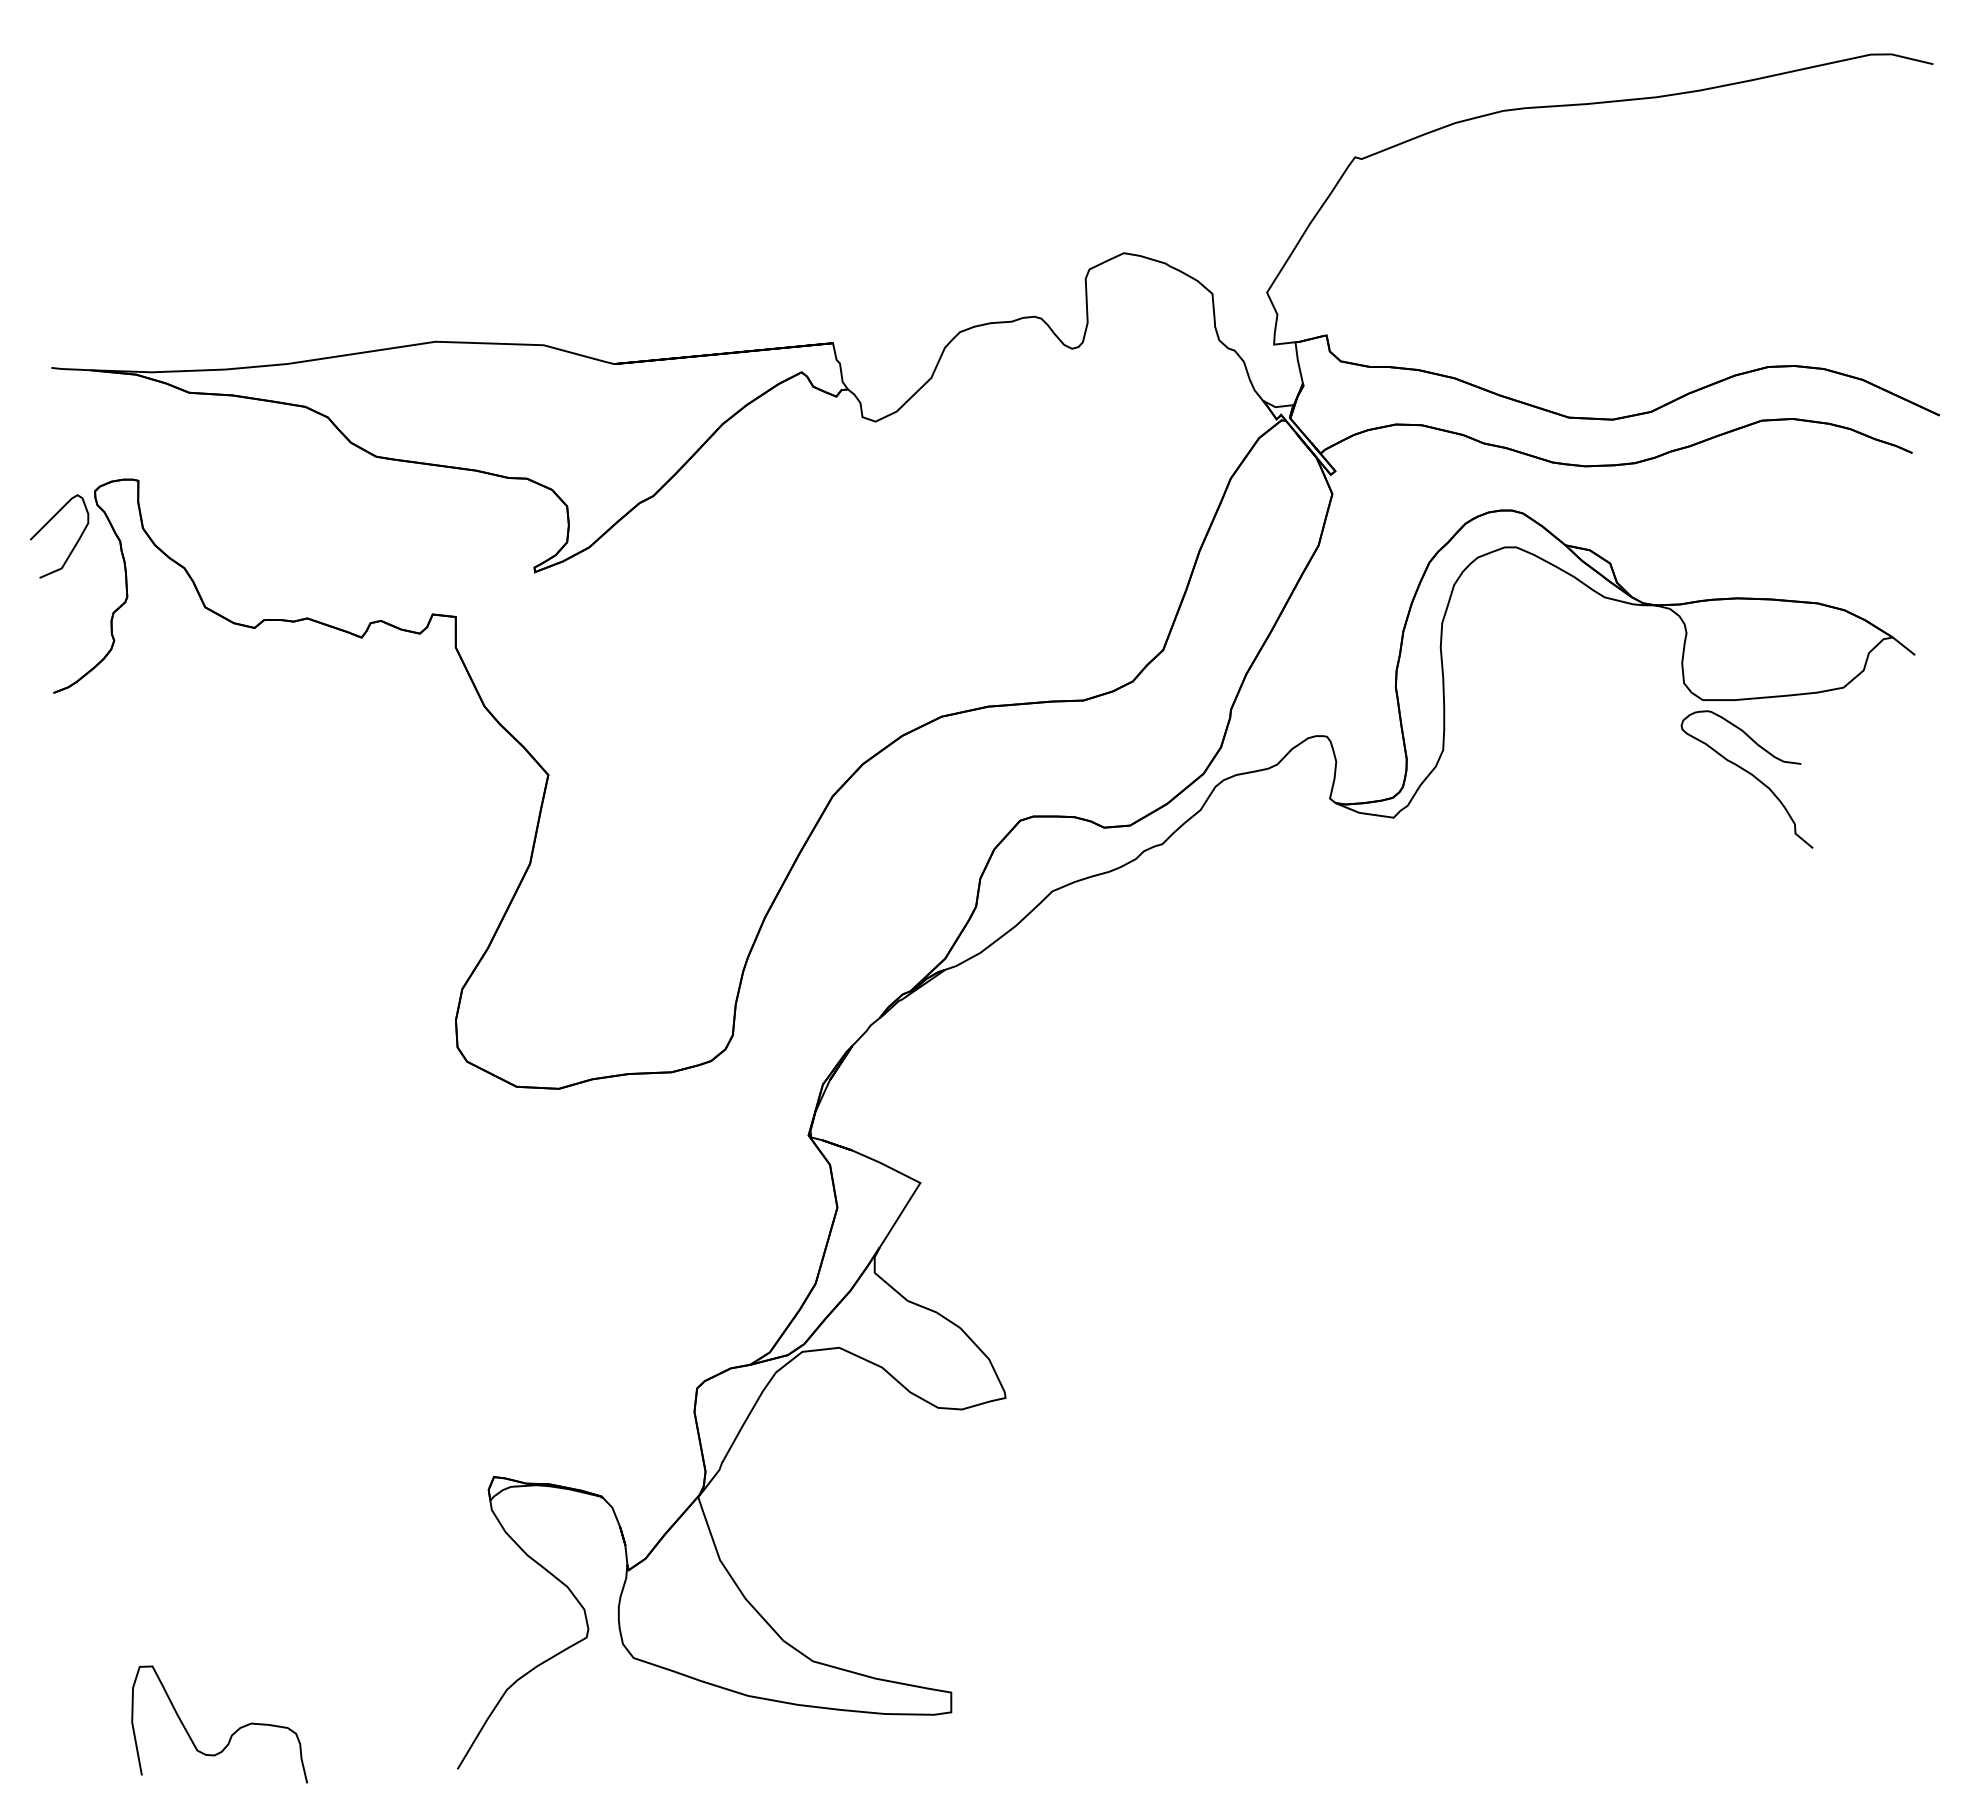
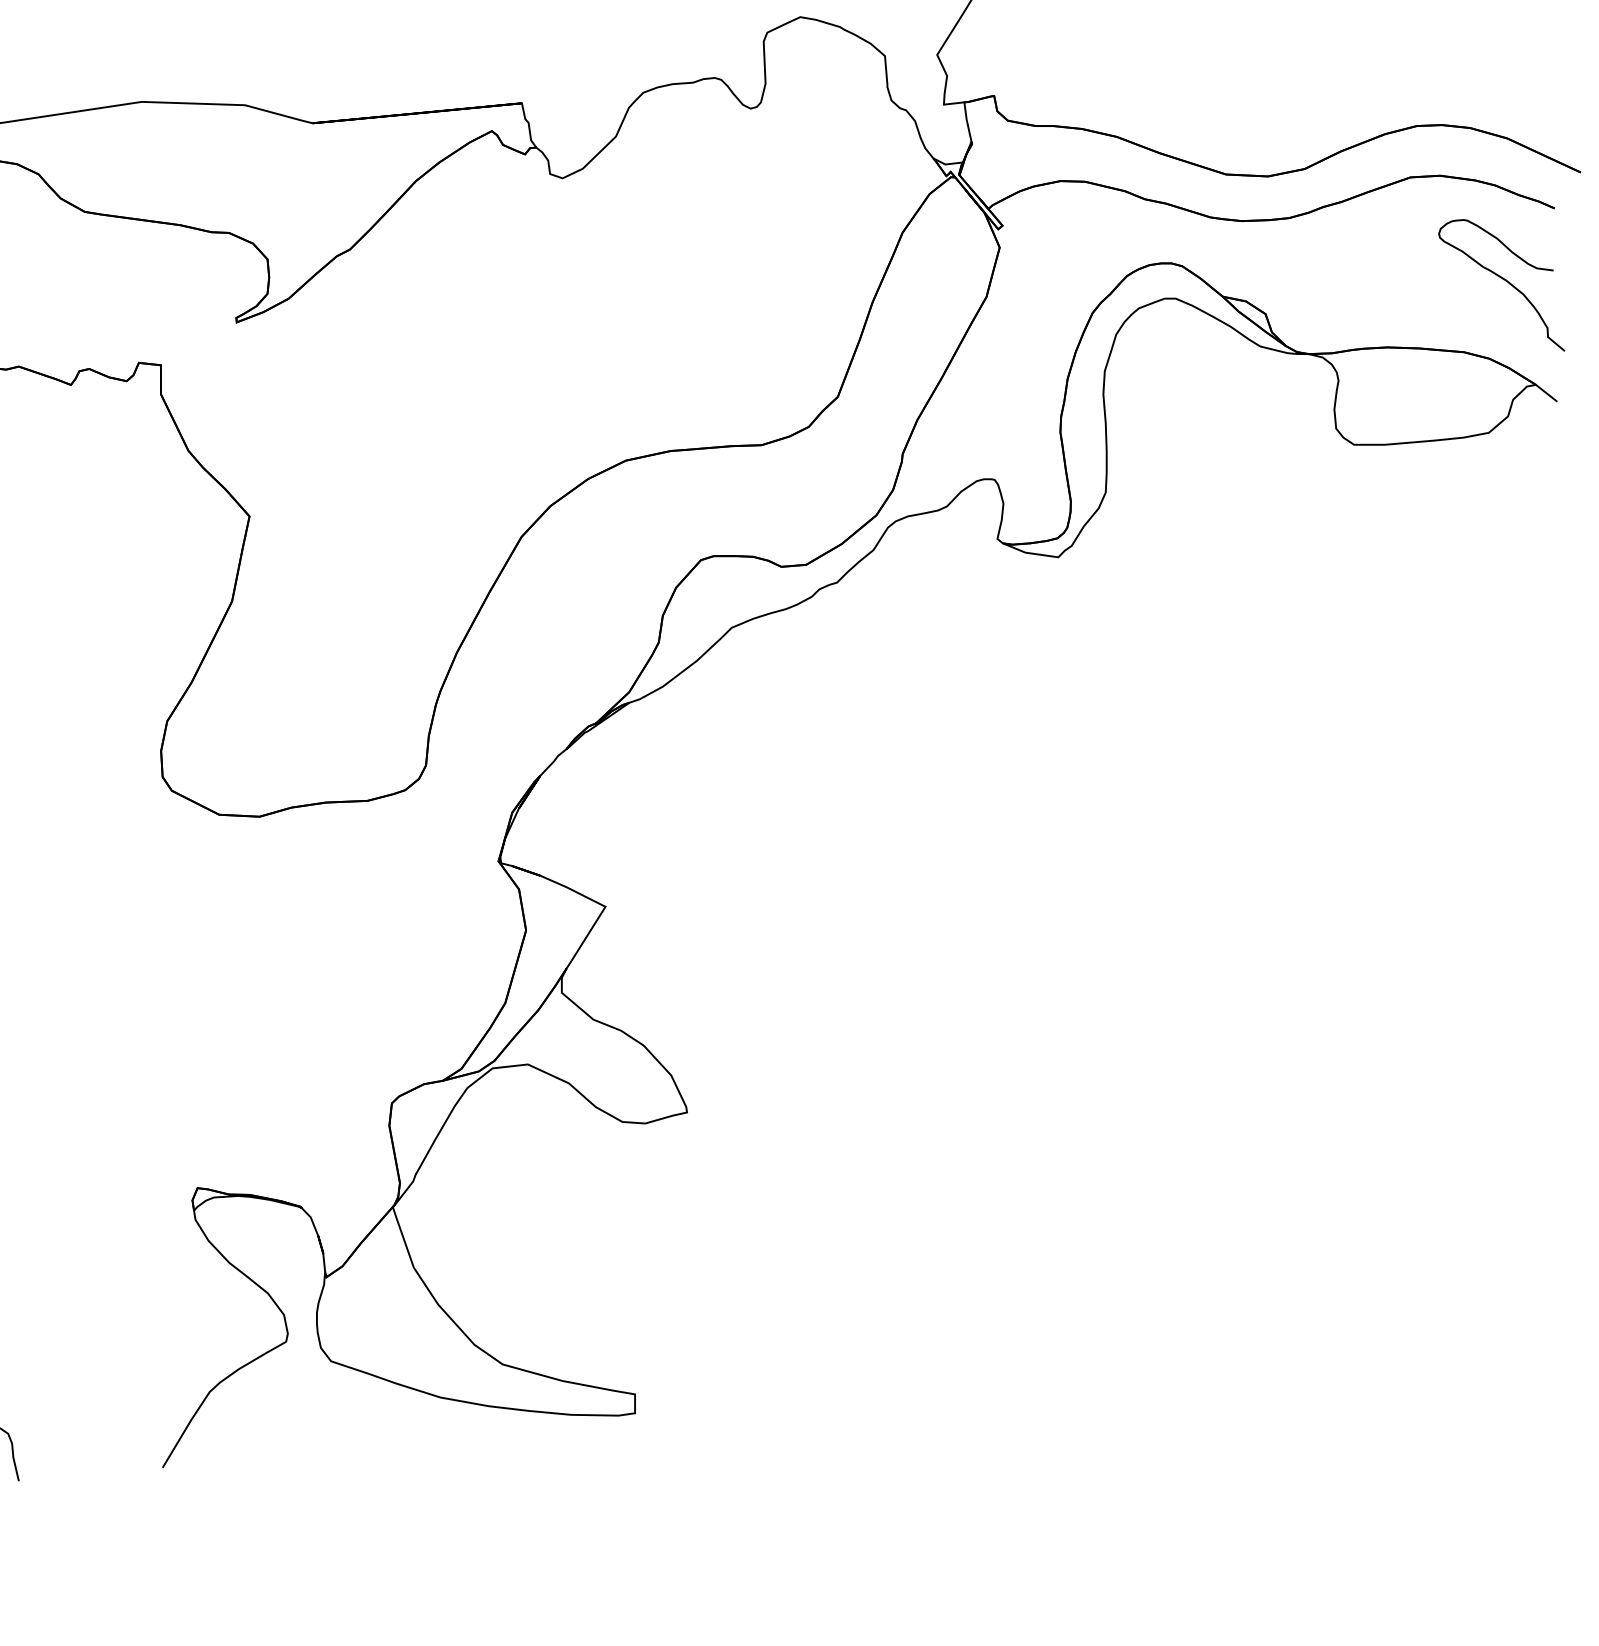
curve: (1749, 774) -> (1504, 280), moved

